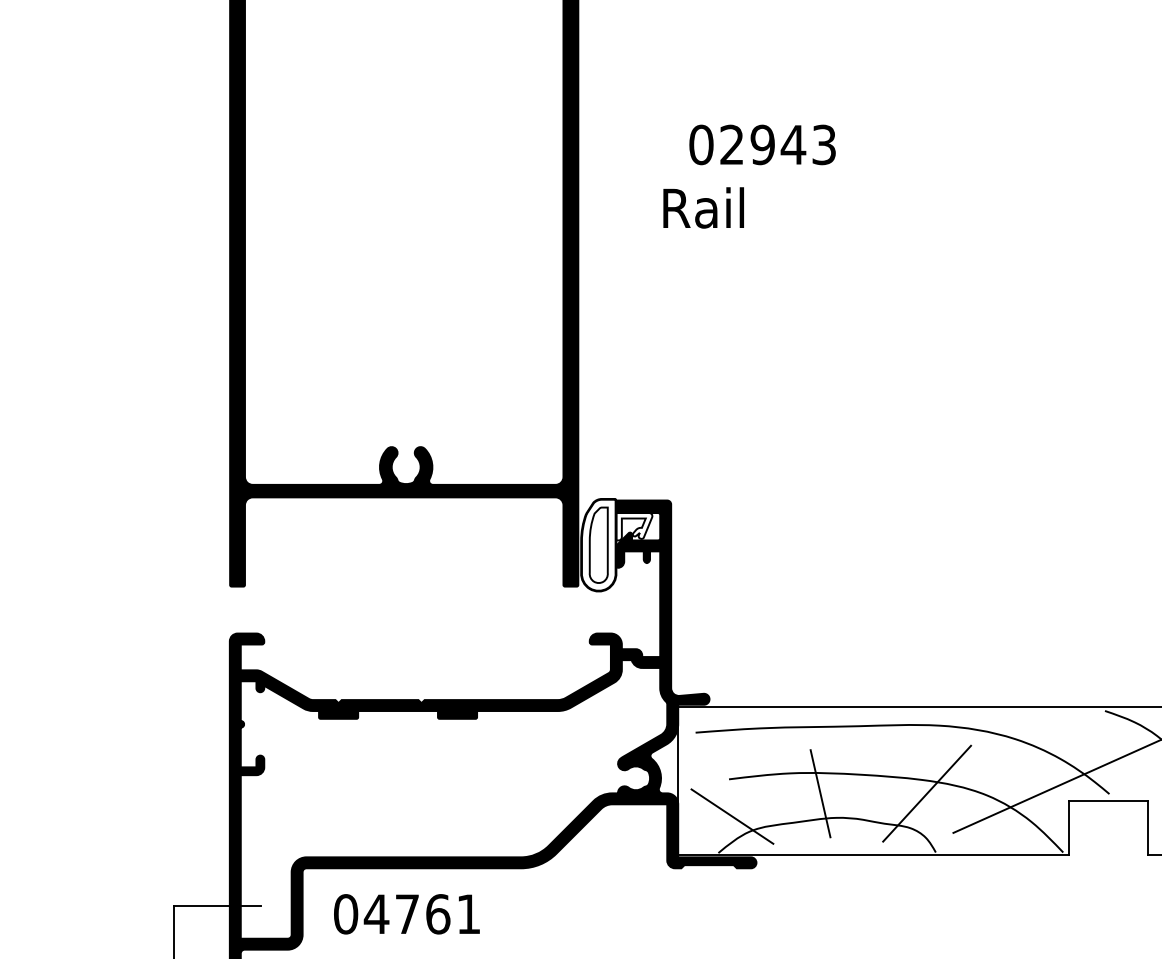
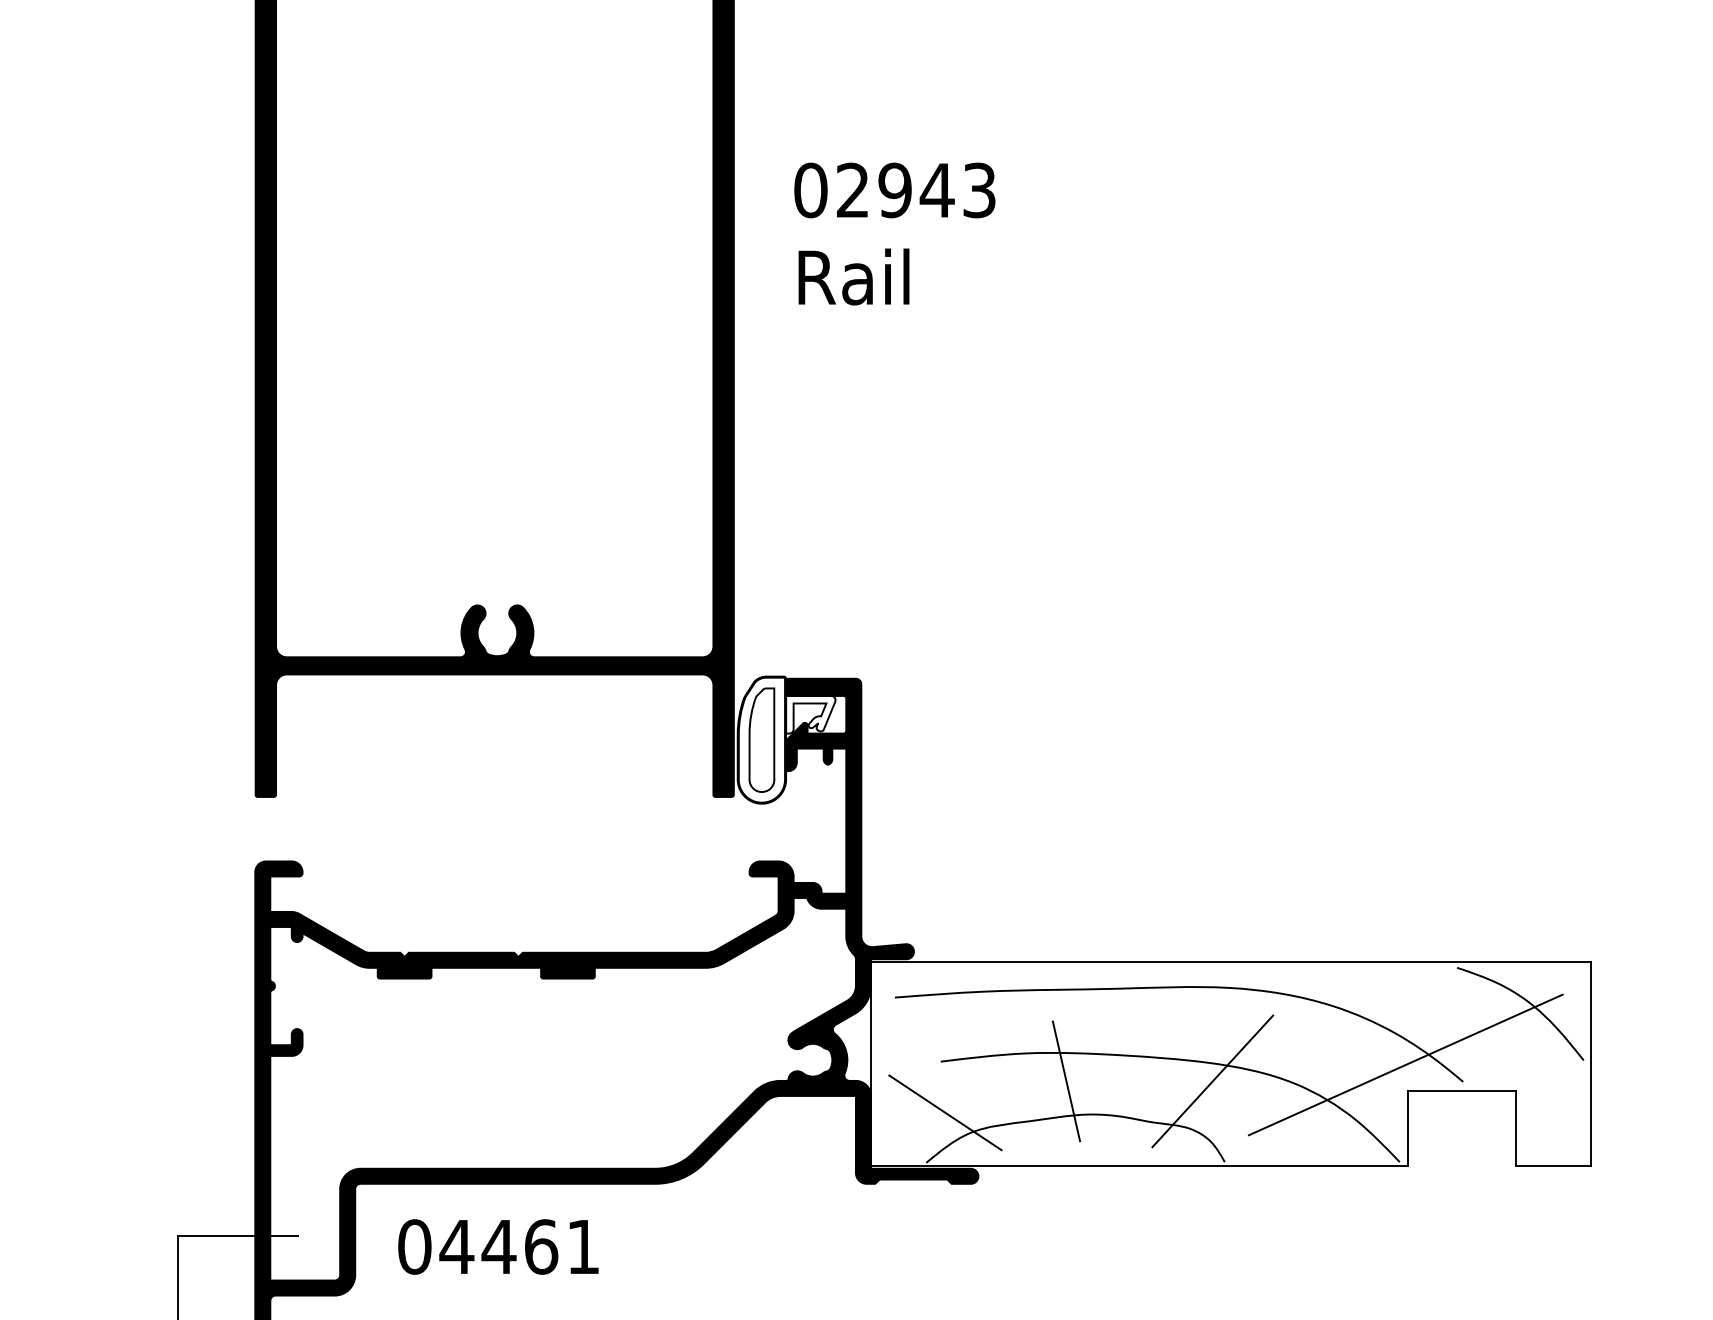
text: (762, 144) -> (894, 190), moved
text: (703, 207) -> (853, 276), moved
text: (406, 913) -> (498, 1246), 04761 -> 04461

